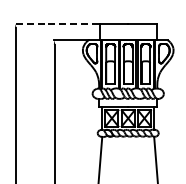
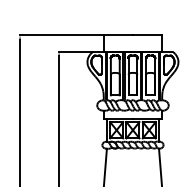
line: (57, 24) -> (61, 35), dashed -> solid

